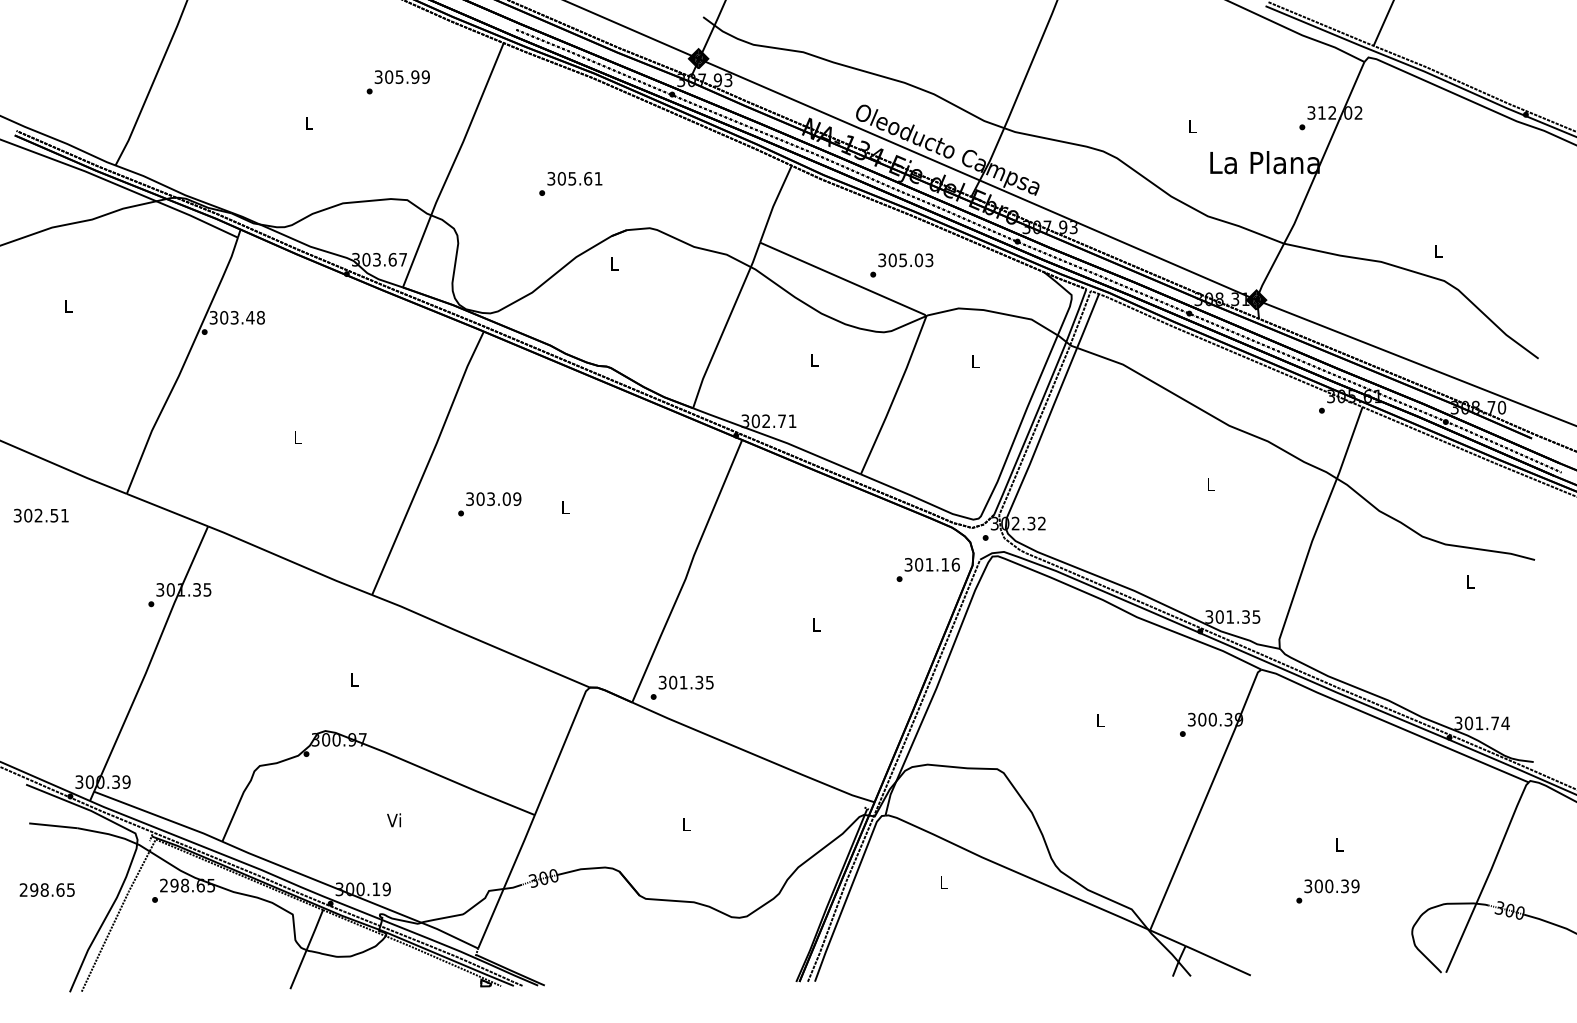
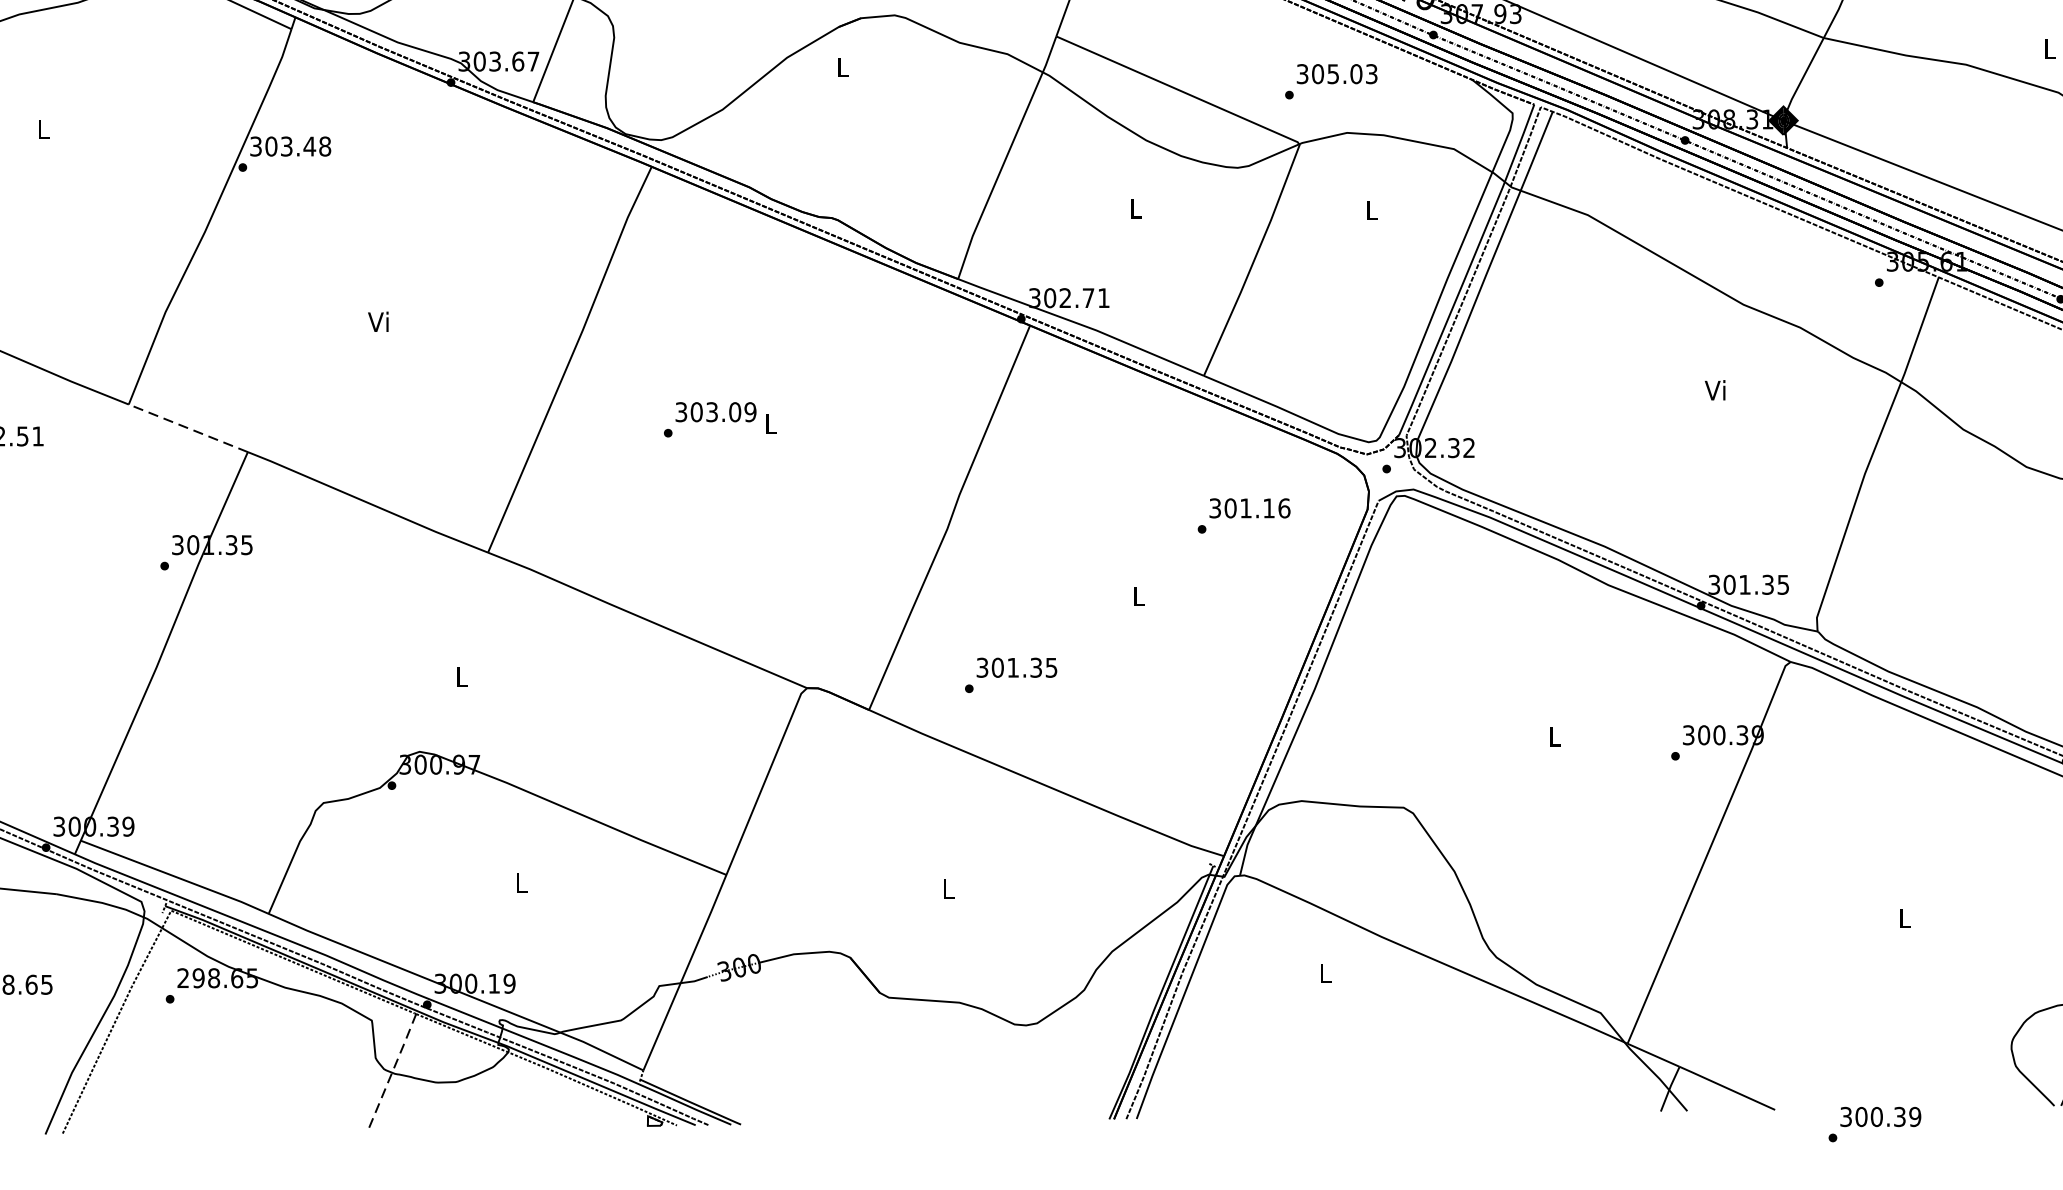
text: (901, 265) -> (1330, 81), moved
text: (297, 437) -> (378, 321), L -> Vi
text: (1209, 484) -> (1714, 390), L -> Vi
text: (489, 504) -> (709, 420), moved
line: (167, 510) -> (188, 428), solid -> dashed
text: (927, 569) -> (1242, 515), moved
text: (681, 687) -> (1010, 674), moved
text: (393, 820) -> (519, 882), Vi -> L
text: (1327, 891) -> (1874, 1124), moved
line: (307, 947) -> (393, 1068), solid -> dashed

